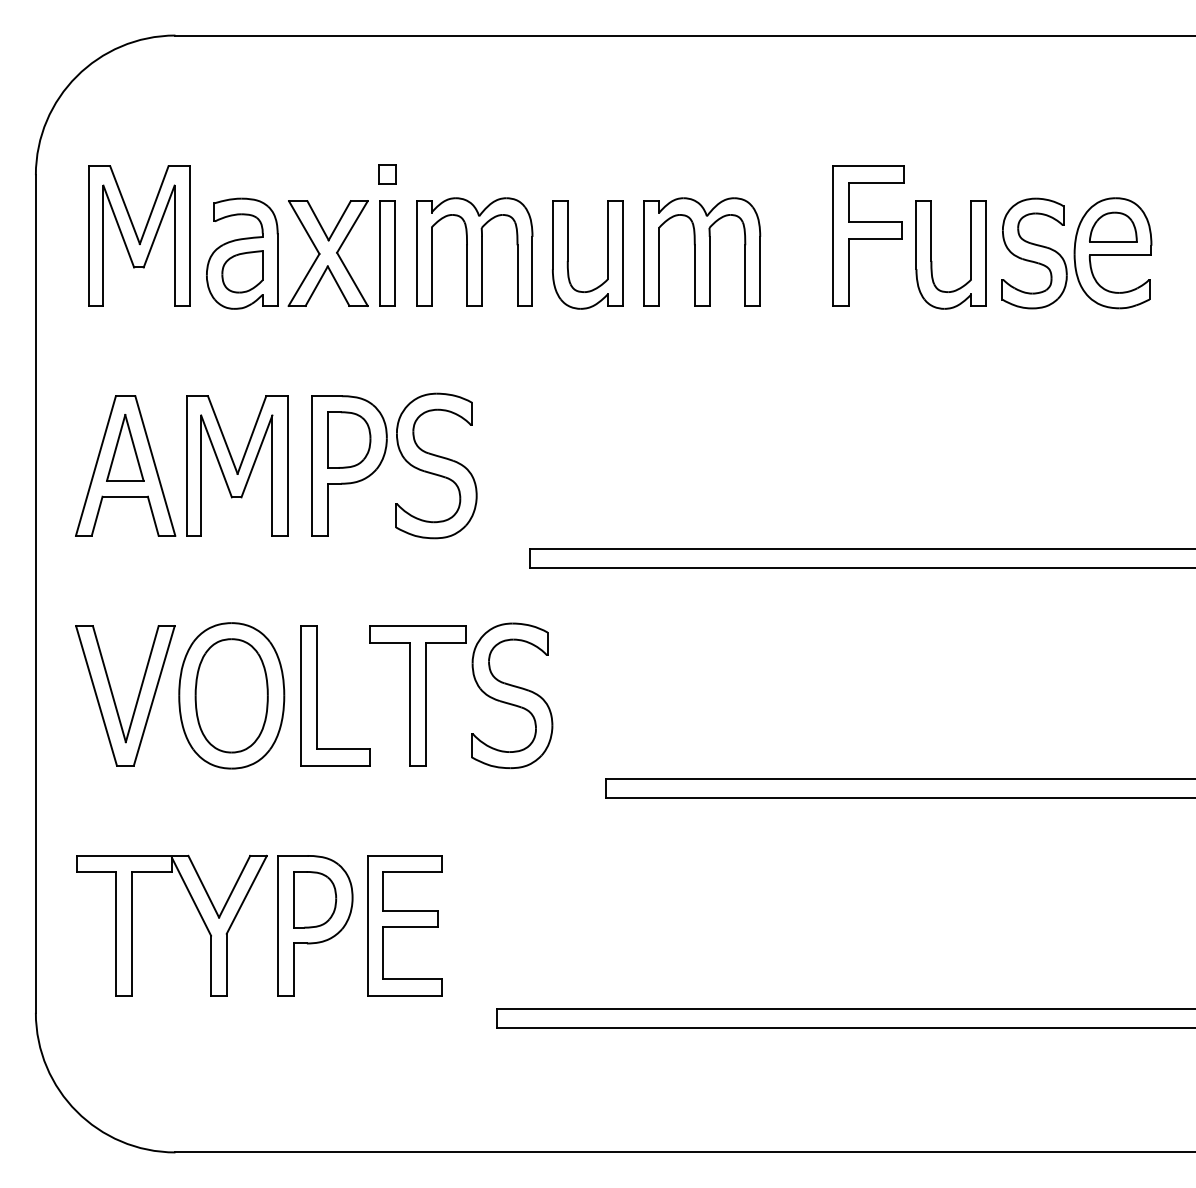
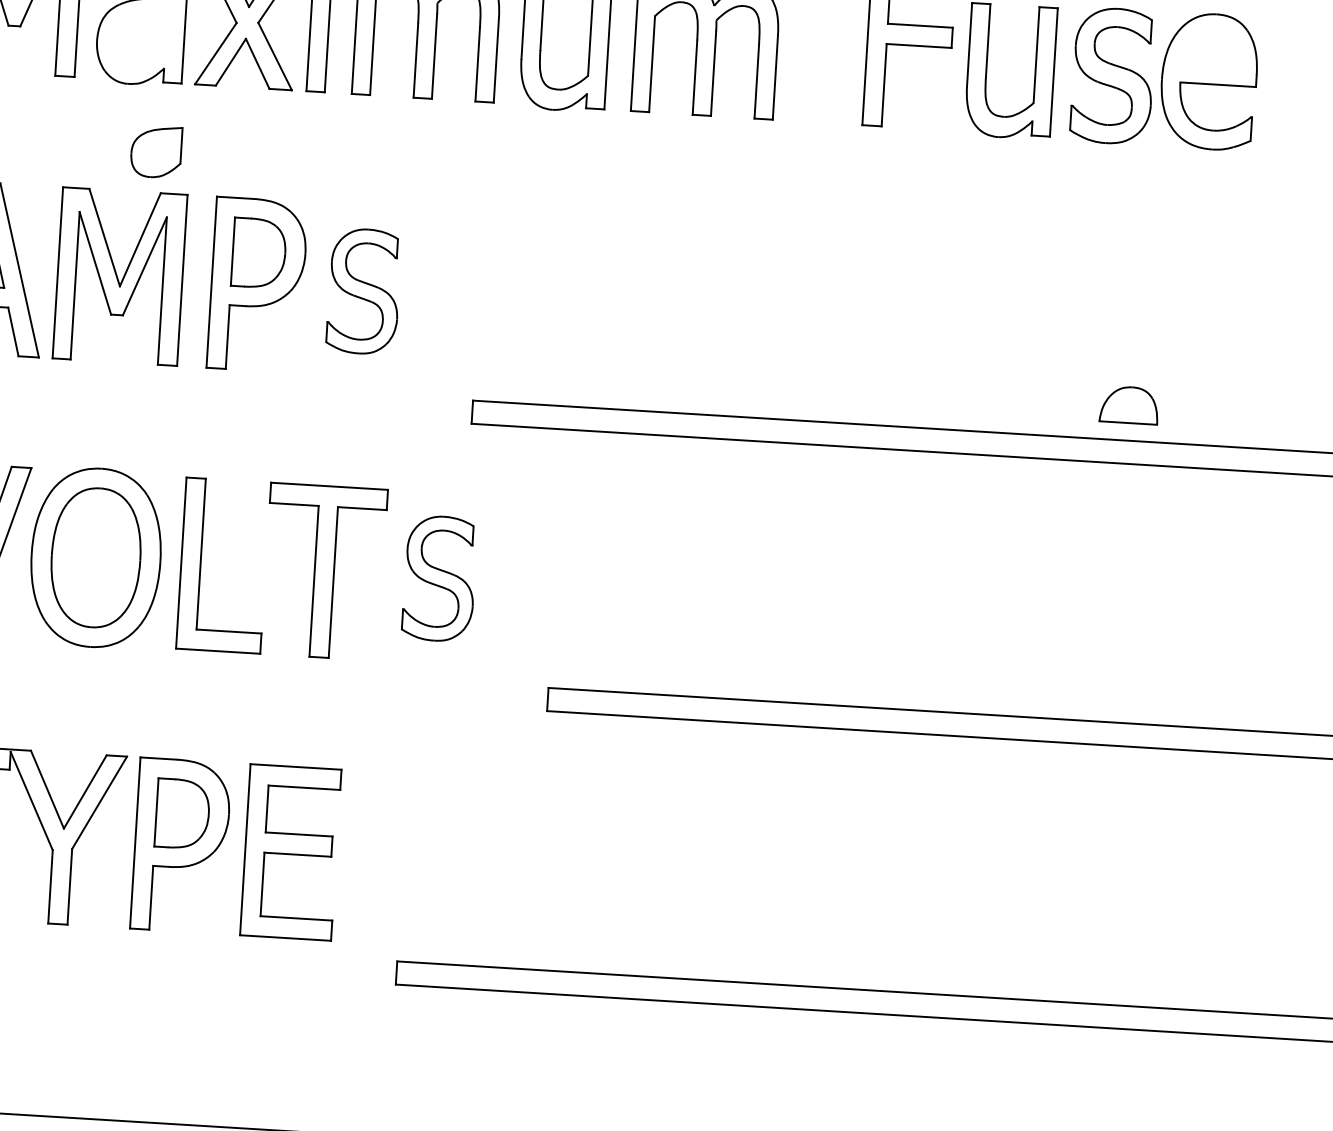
part: (1113, 226) -> (1129, 404), moved
part: (242, 271) -> (156, 151), moved
part: (436, 465) -> (364, 290), size x0.7
part: (512, 695) -> (440, 578), size x0.7

